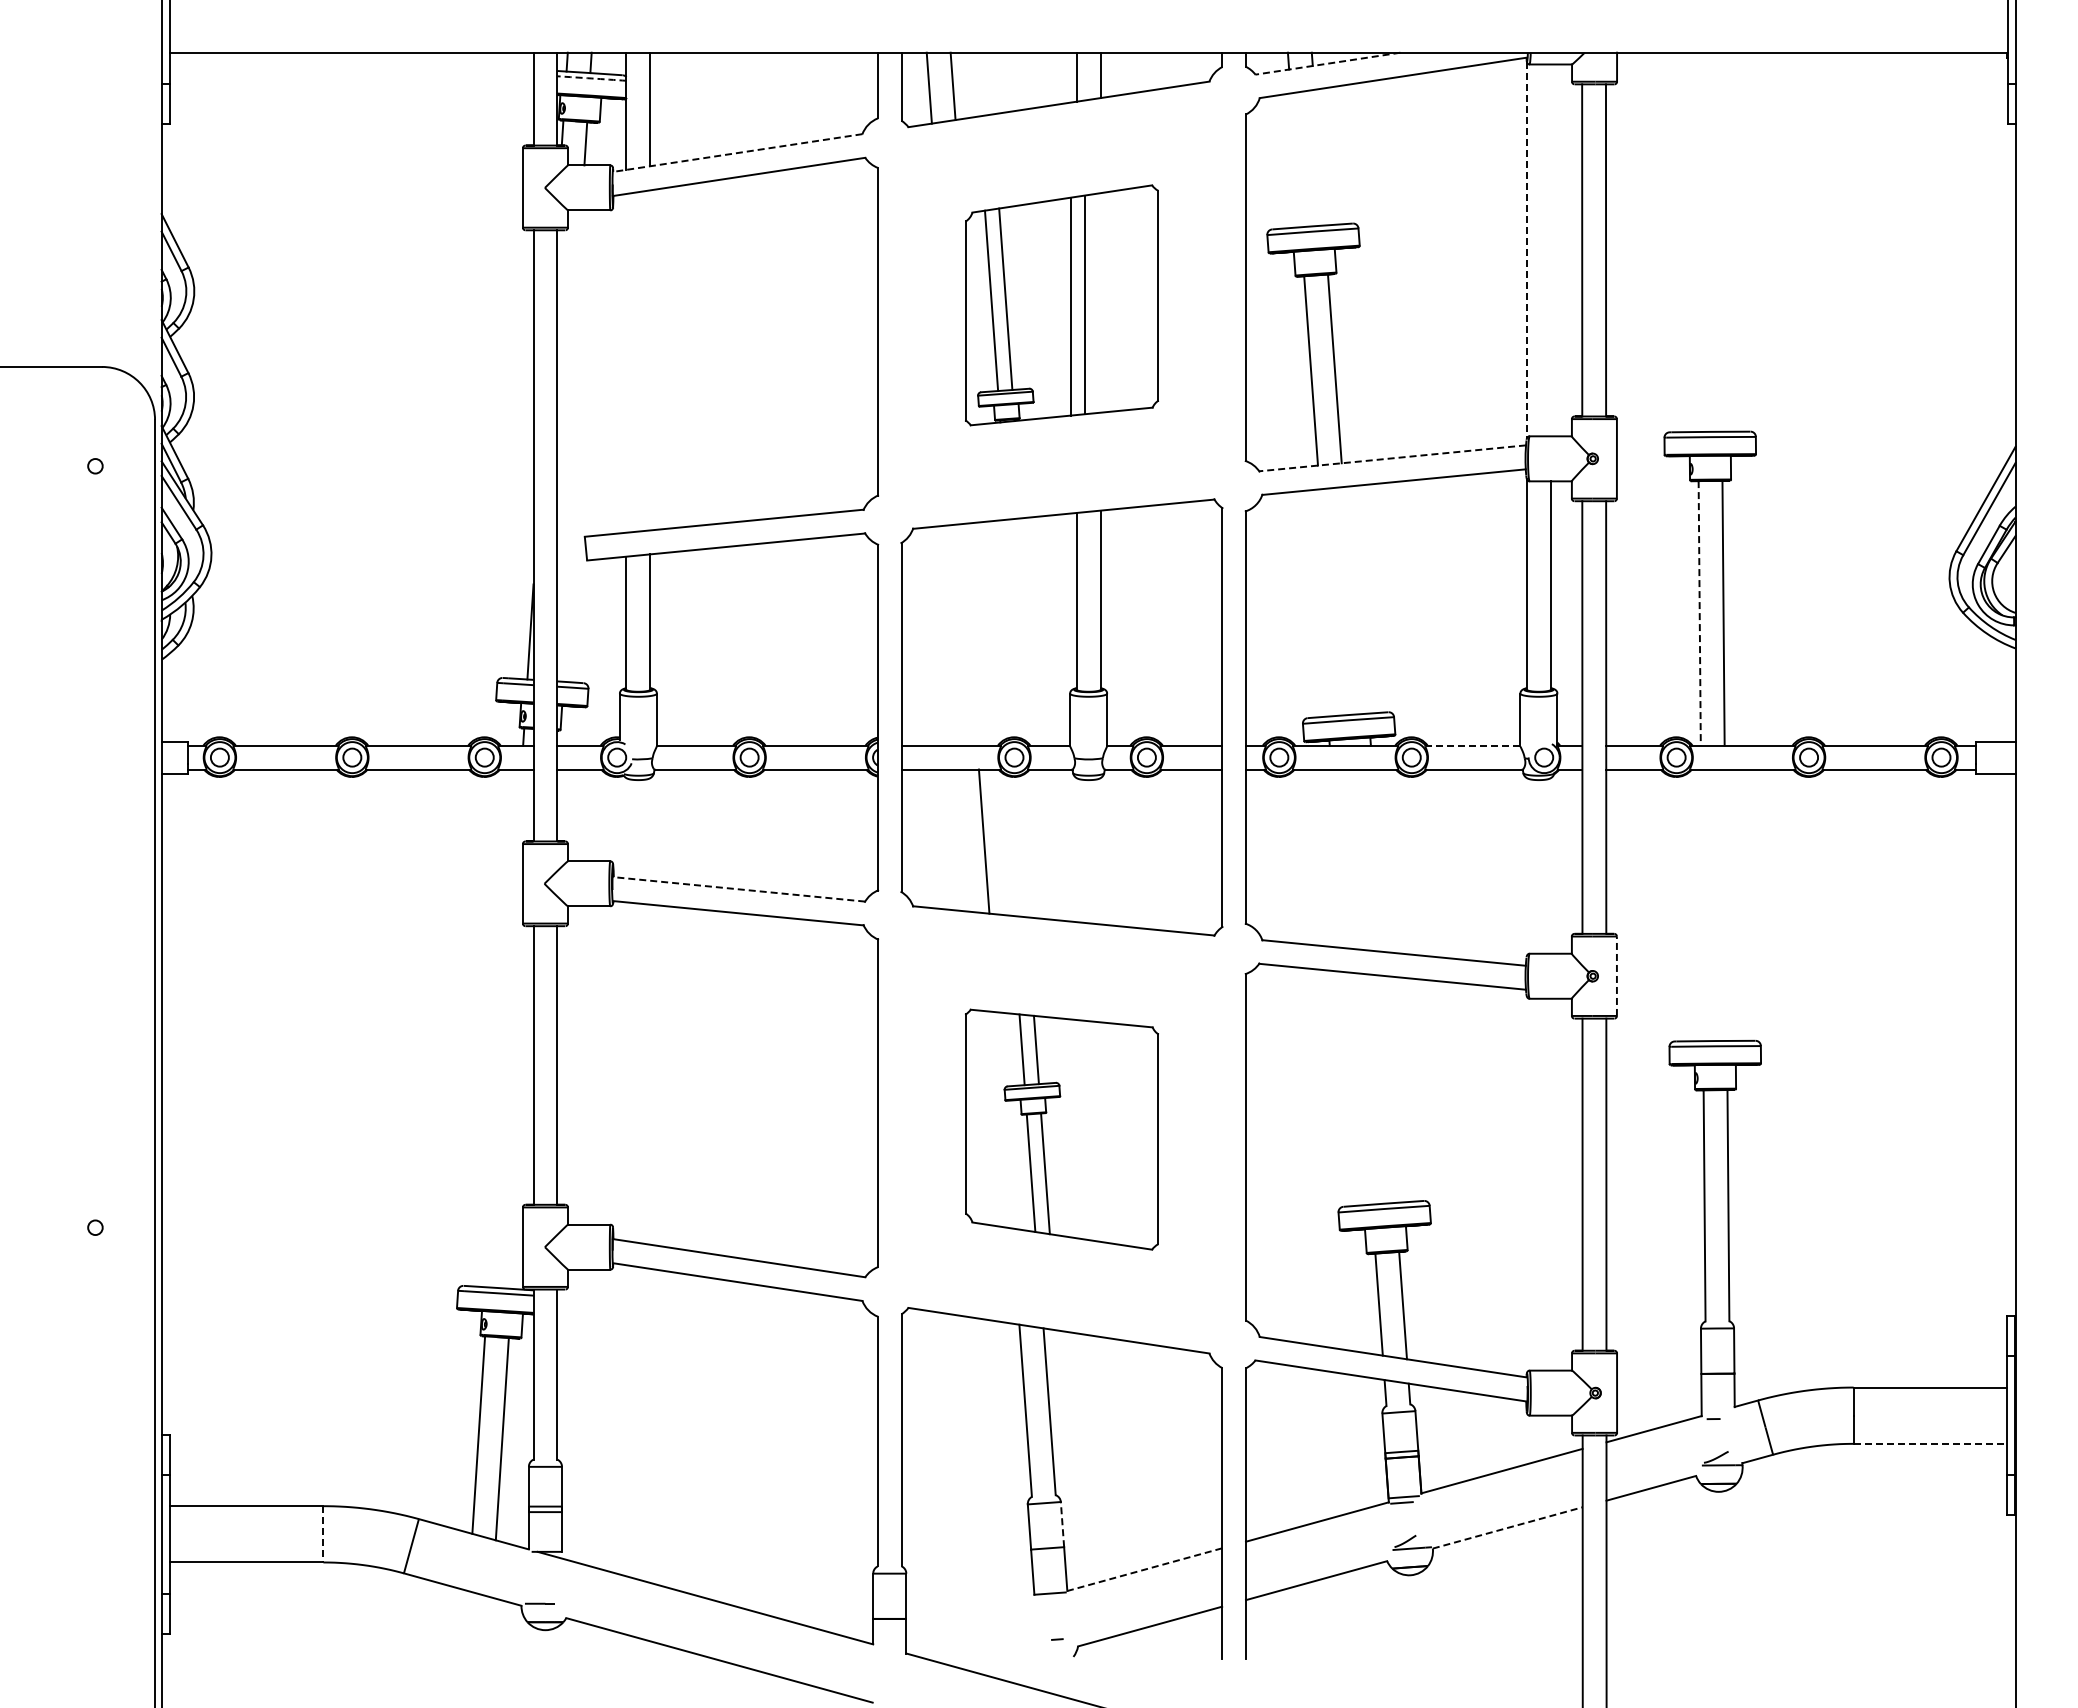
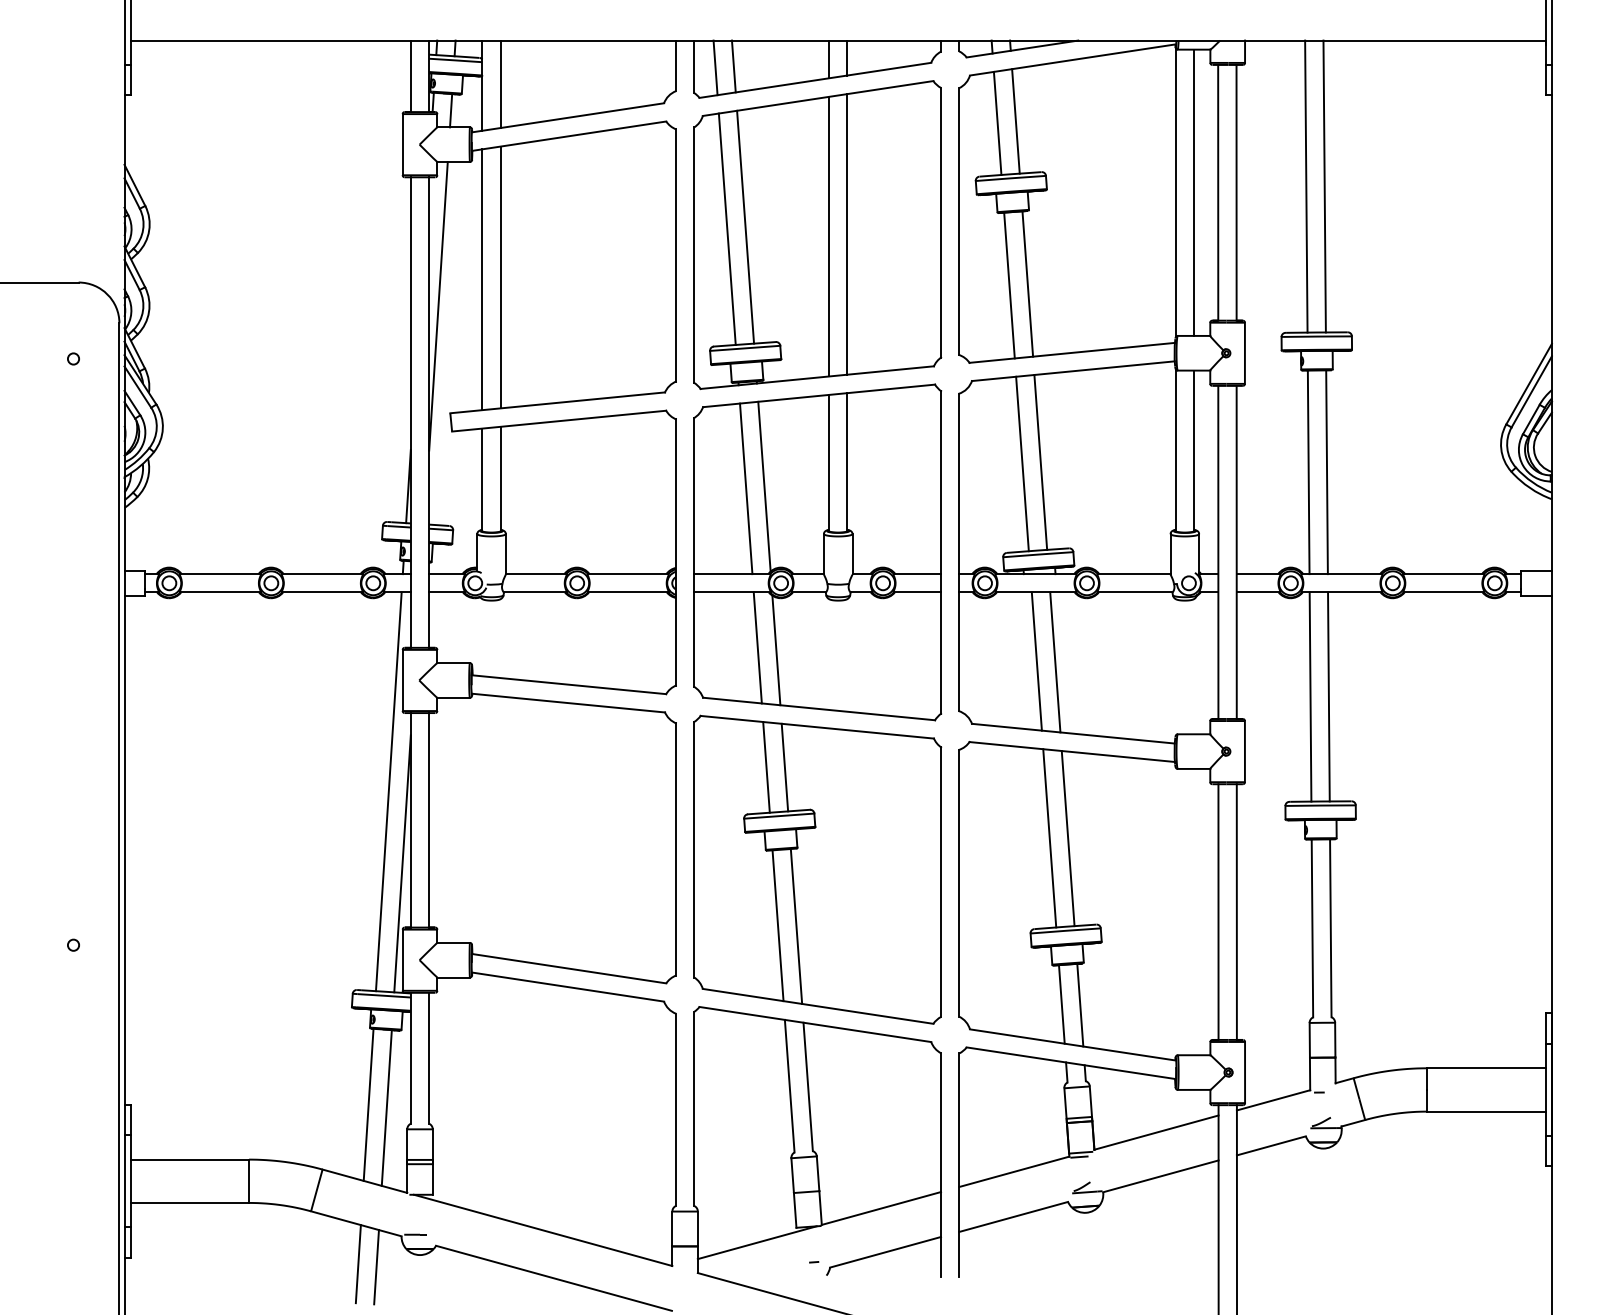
line: (1327, 63) -> (1022, 48), dashed -> solid
arc: (591, 78) -> (455, 60), dashed -> solid
line: (737, 153) -> (567, 118), dashed -> solid
line: (1319, 157) -> (1015, 121), added
line: (1295, 160) -> (997, 123), added
line: (1720, 241) -> (1324, 185), added
line: (1696, 242) -> (1306, 186), added
line: (1526, 250) -> (1175, 192), dashed -> solid
line: (1550, 250) -> (1193, 192), added
part: (1061, 305) -> (817, 235), size x1.67
line: (650, 360) -> (500, 277), added
line: (626, 362) -> (482, 279), added
line: (569, 397) -> (438, 306), added
line: (1392, 458) -> (1072, 353), dashed -> solid
line: (1351, 600) -> (1040, 462), added
line: (1327, 602) -> (1022, 463), added
line: (1699, 613) -> (1308, 472), dashed -> solid
line: (992, 631) -> (764, 486), added
line: (969, 634) -> (746, 488), added
line: (1472, 745) -> (1133, 573), dashed -> solid
line: (1008, 844) -> (776, 650), added
line: (1346, 859) -> (1036, 661), added
line: (1370, 860) -> (1055, 662), added
line: (738, 889) -> (568, 684), dashed -> solid
line: (1725, 904) -> (1328, 696), added
line: (1702, 905) -> (1310, 697), added
line: (1616, 976) -> (1244, 751), dashed -> solid
line: (504, 1028) -> (388, 791), added
line: (1362, 1088) -> (1049, 838), added
line: (1387, 1088) -> (1068, 838), added
line: (522, 1121) -> (402, 863), added
part: (1061, 1129) -> (817, 869), size x1.67
line: (1930, 1443) -> (1486, 1111), dashed -> solid
line: (1062, 1524) -> (818, 1173), dashed -> solid
line: (1507, 1527) -> (1160, 1176), dashed -> solid
line: (323, 1534) -> (249, 1181), dashed -> solid
line: (1144, 1569) -> (881, 1208), dashed -> solid
line: (983, 1613) -> (757, 1242), added
line: (465, 1641) -> (358, 1263), added
line: (488, 1645) -> (376, 1266), added

